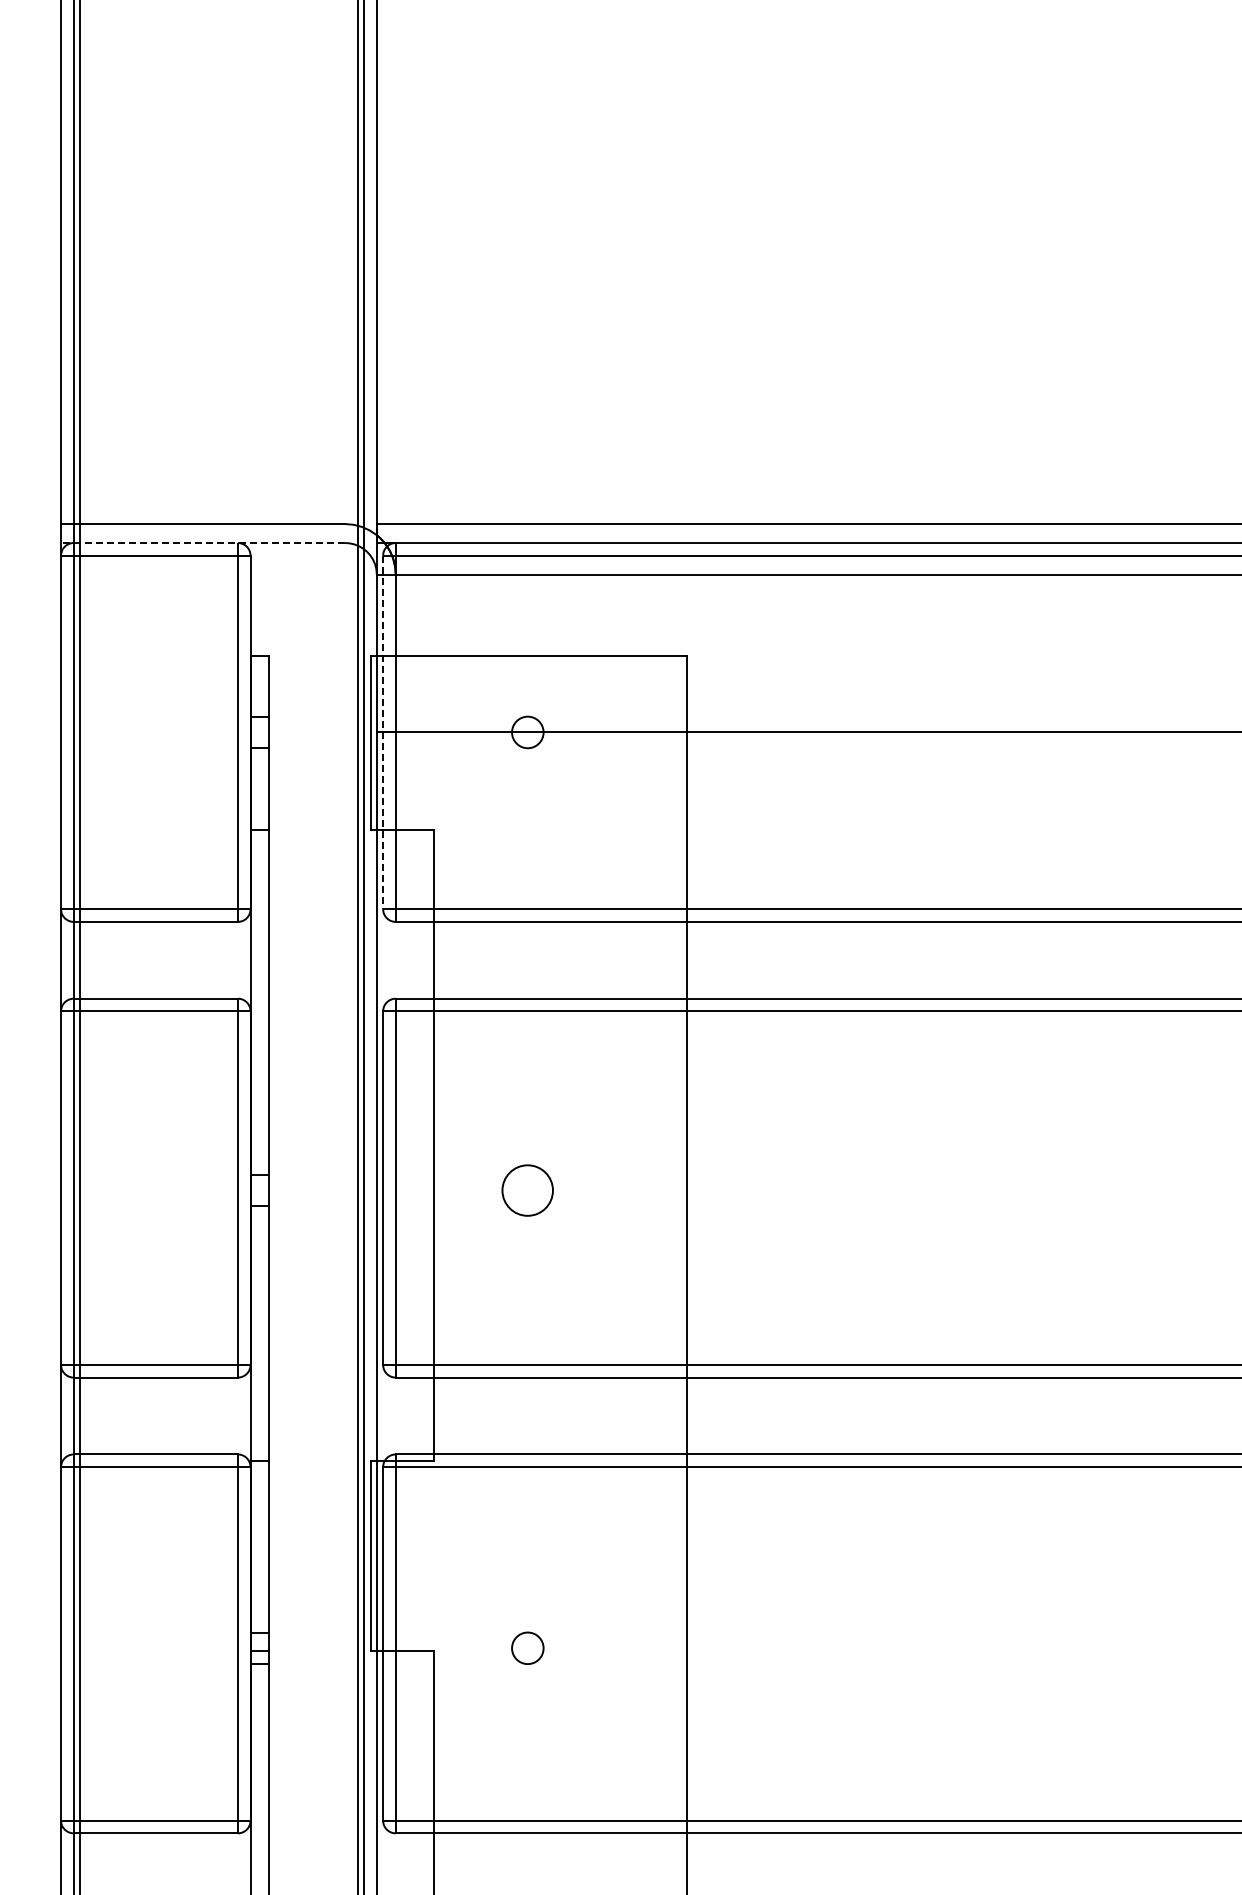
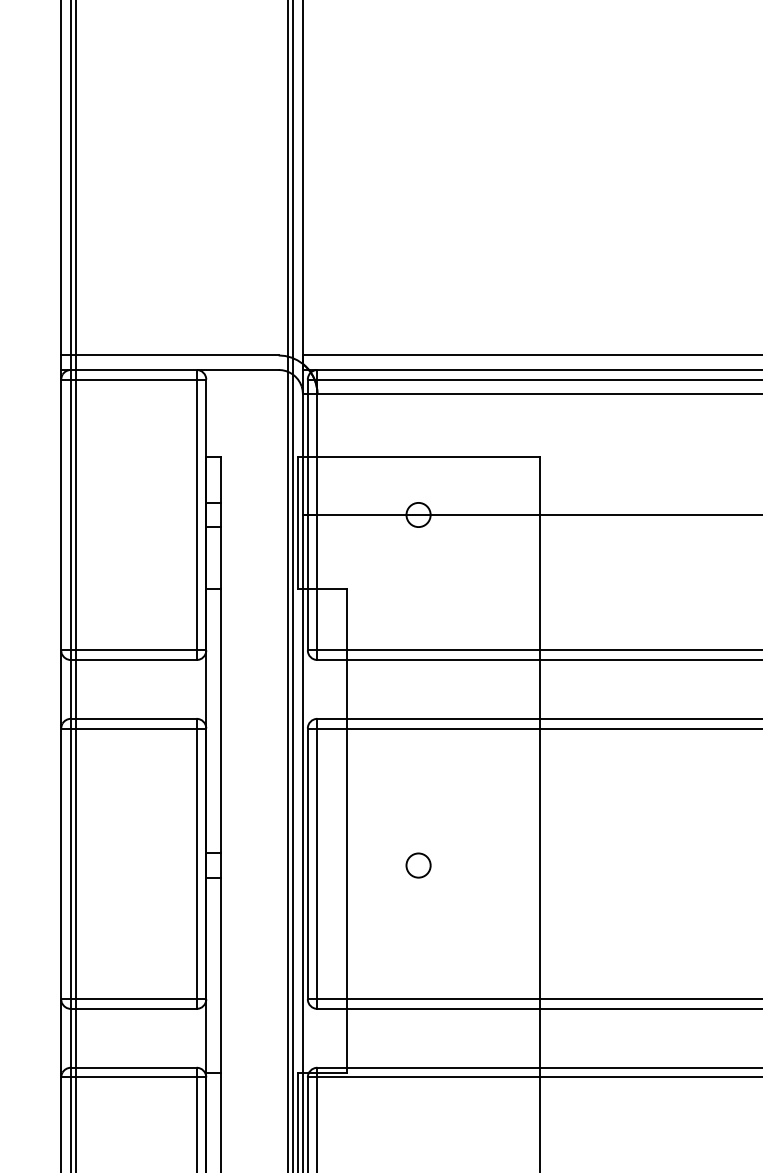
line: (202, 543) -> (169, 370), dashed -> solid
line: (383, 732) -> (308, 515), dashed -> solid
circle: (527, 1189) -> (418, 864), size x0.62

